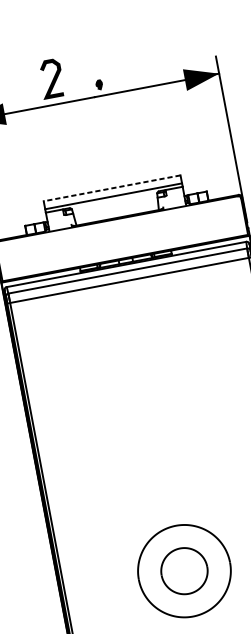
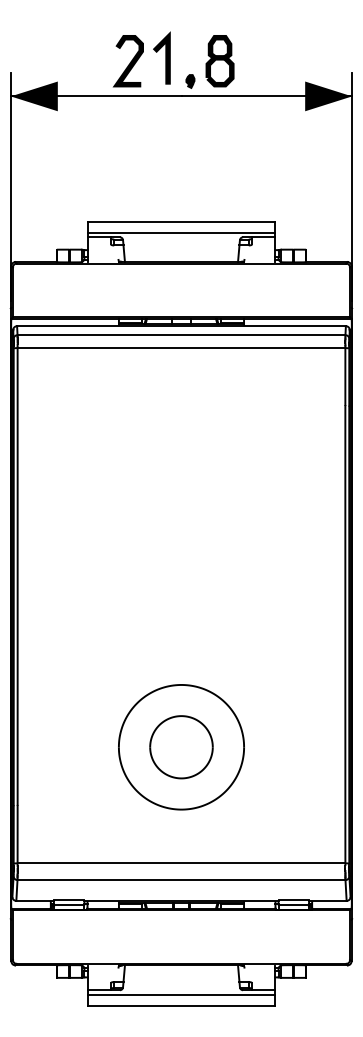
part: (117, 66) -> (219, 61), added
line: (77, 70) -> (165, 57), added
line: (112, 188) -> (181, 221), dashed -> solid

